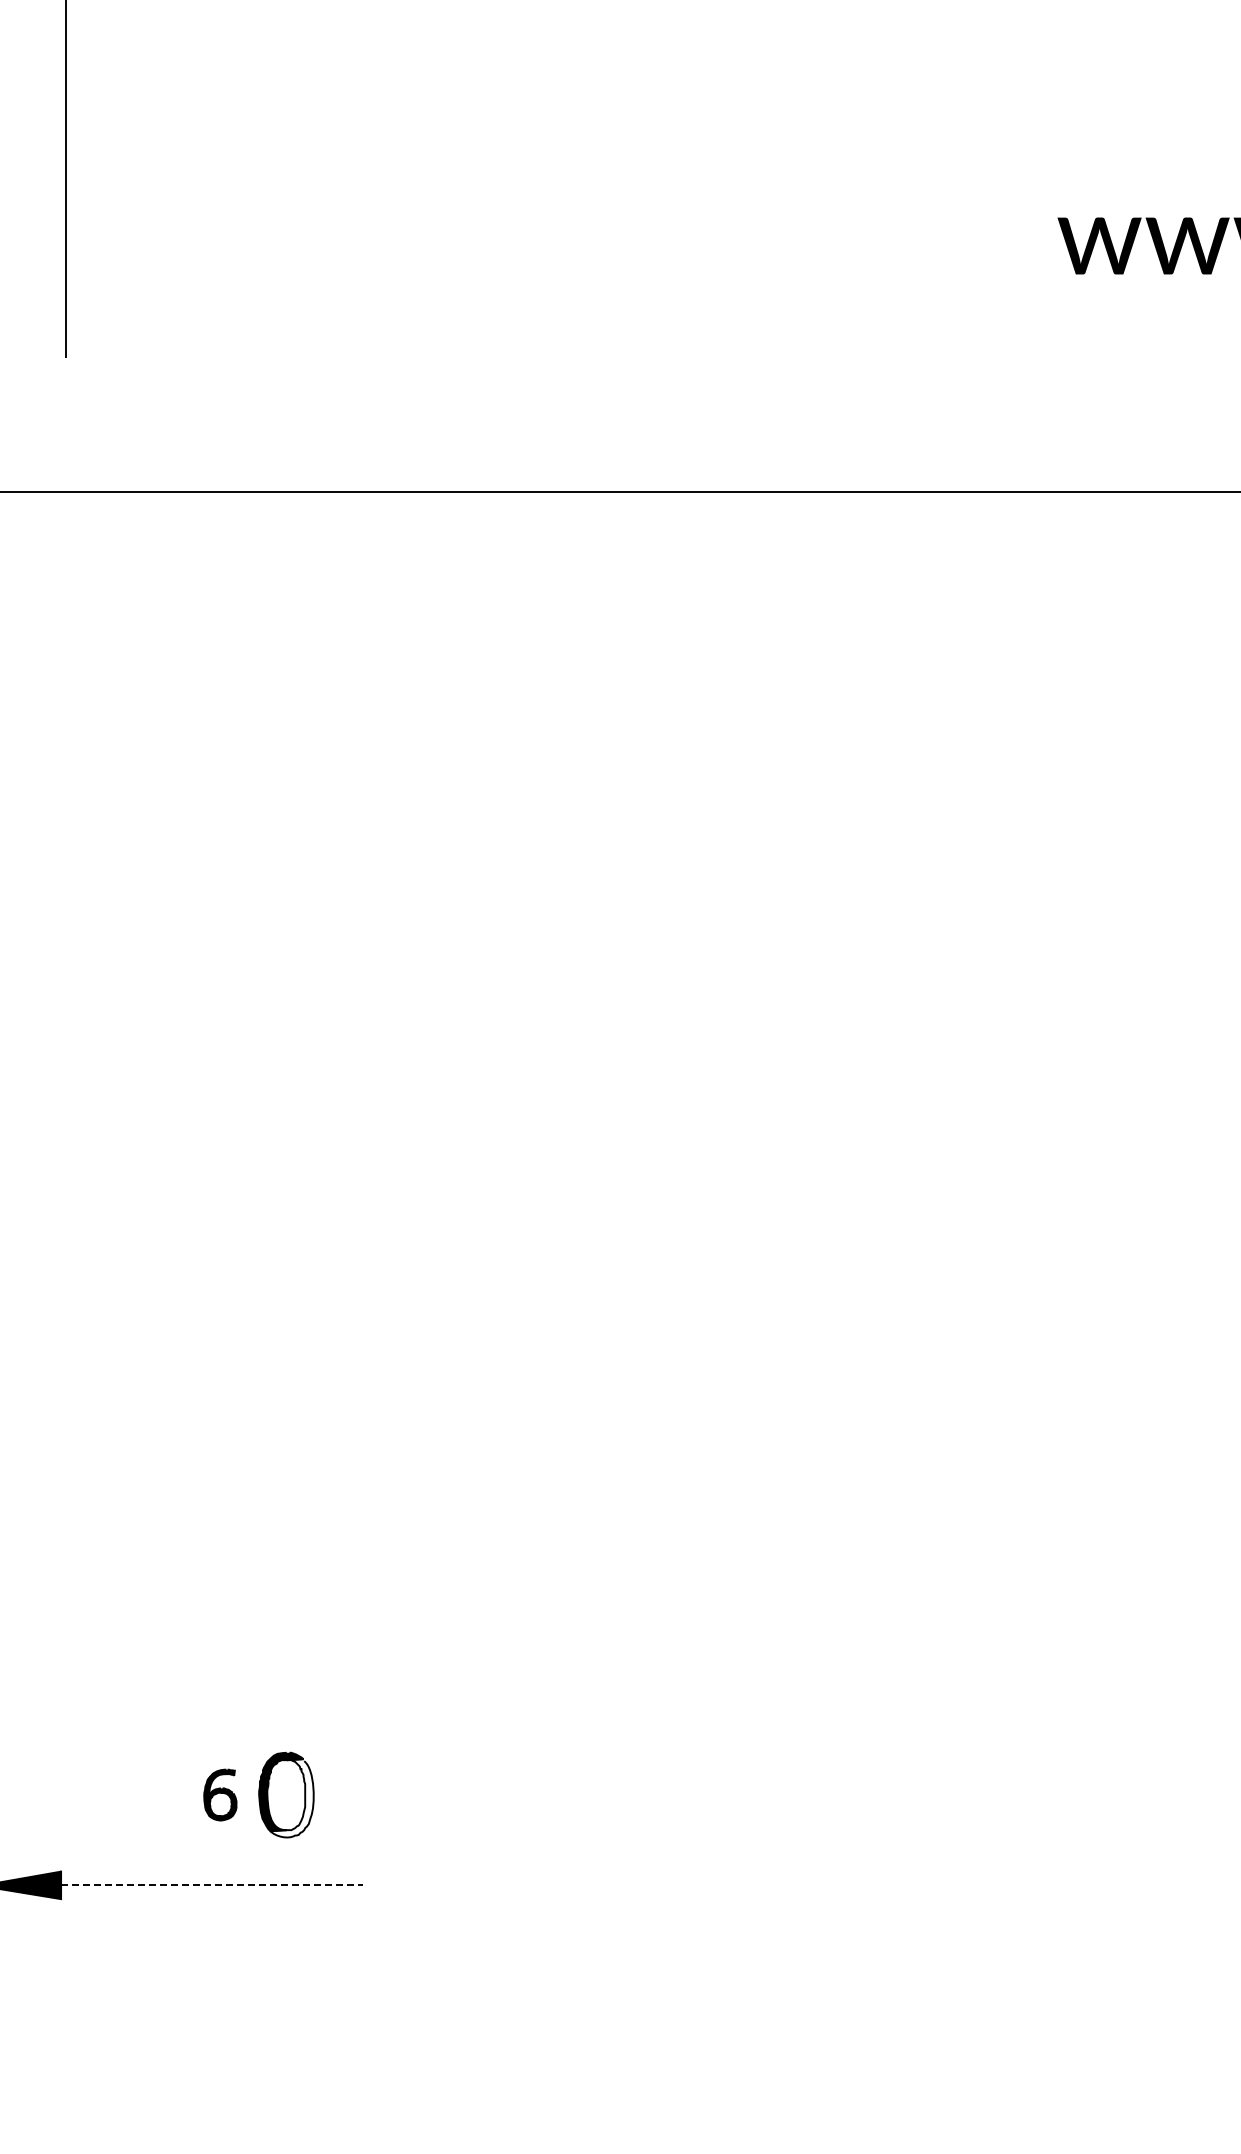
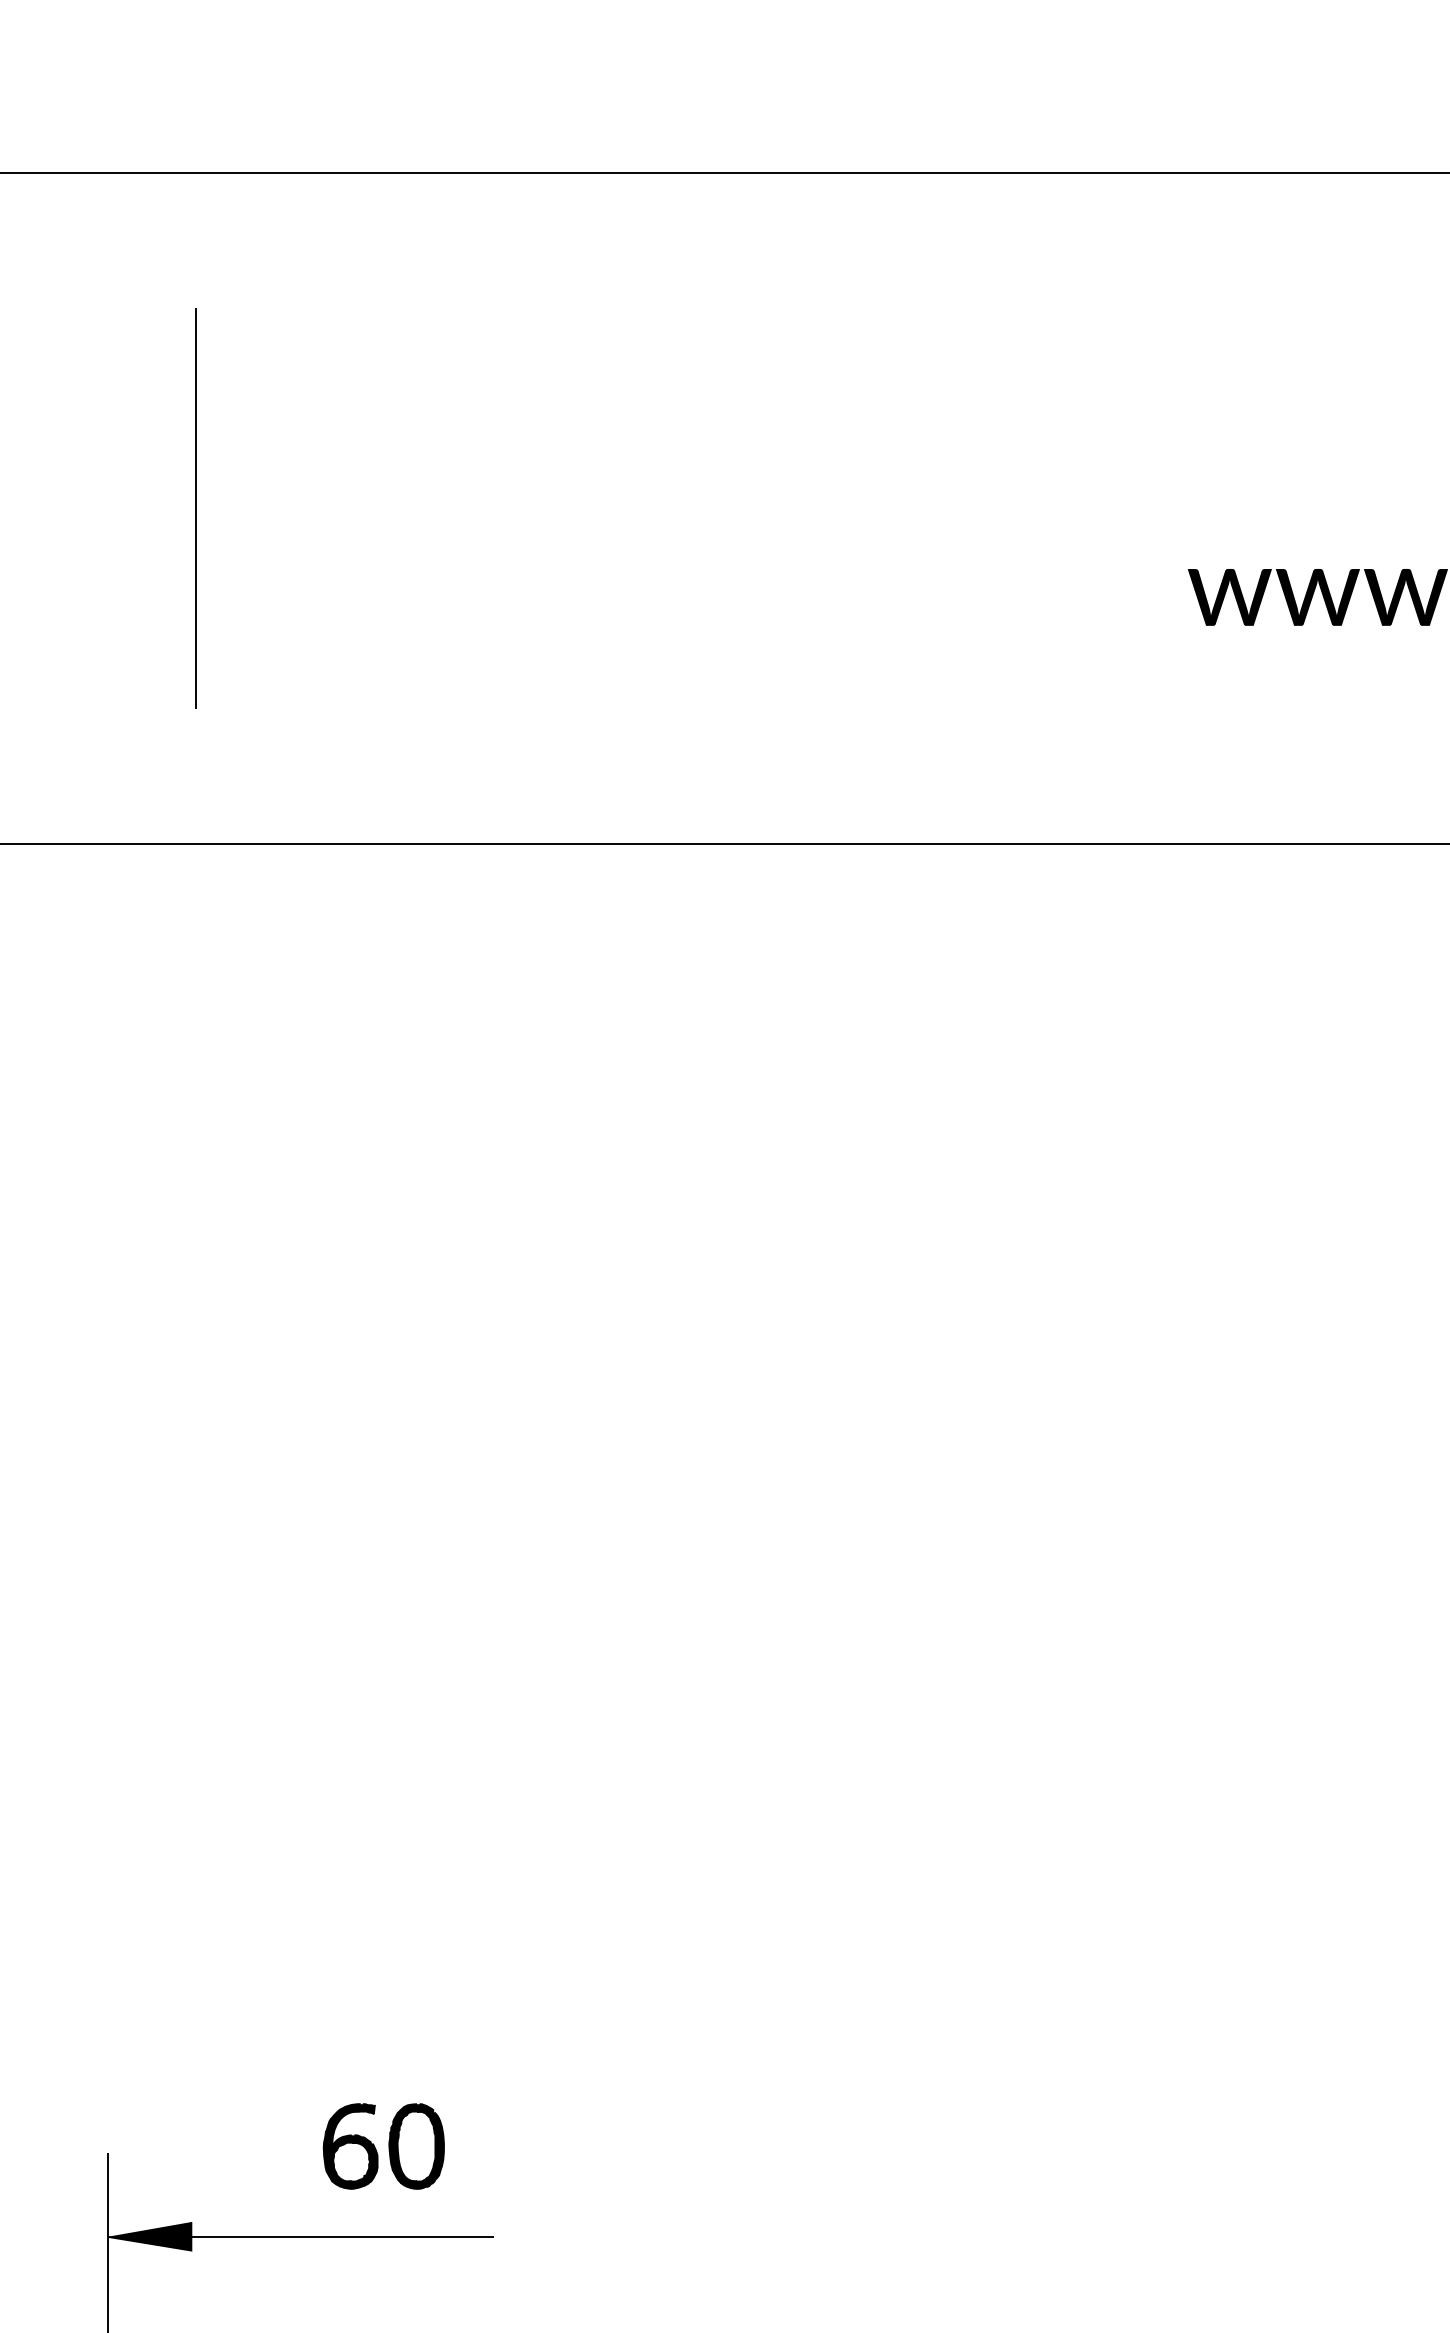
part: (220, 1795) -> (350, 2146), size x1.67
fill: (291, 1798) -> (421, 2149), added
line: (213, 1885) -> (343, 2236), dashed -> solid

